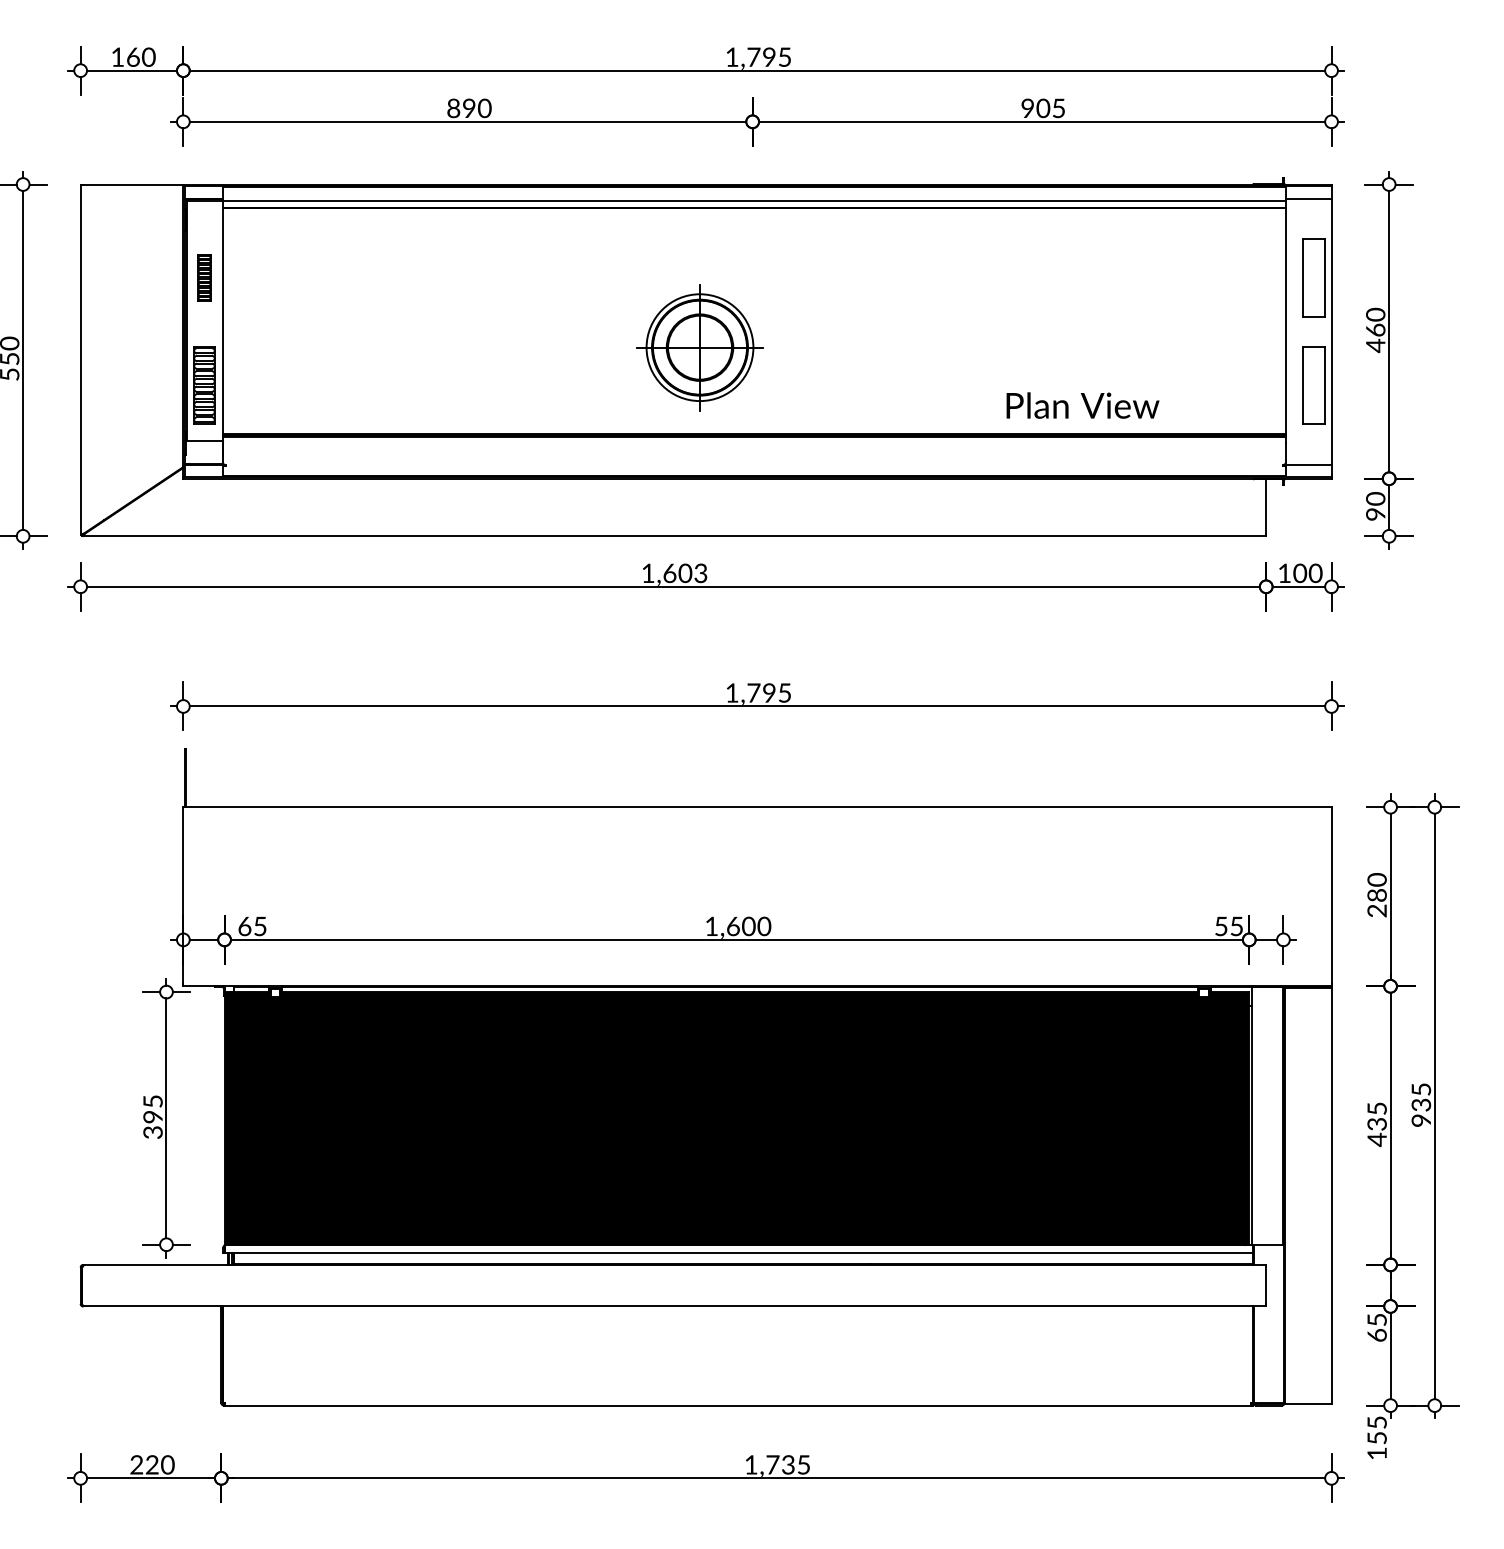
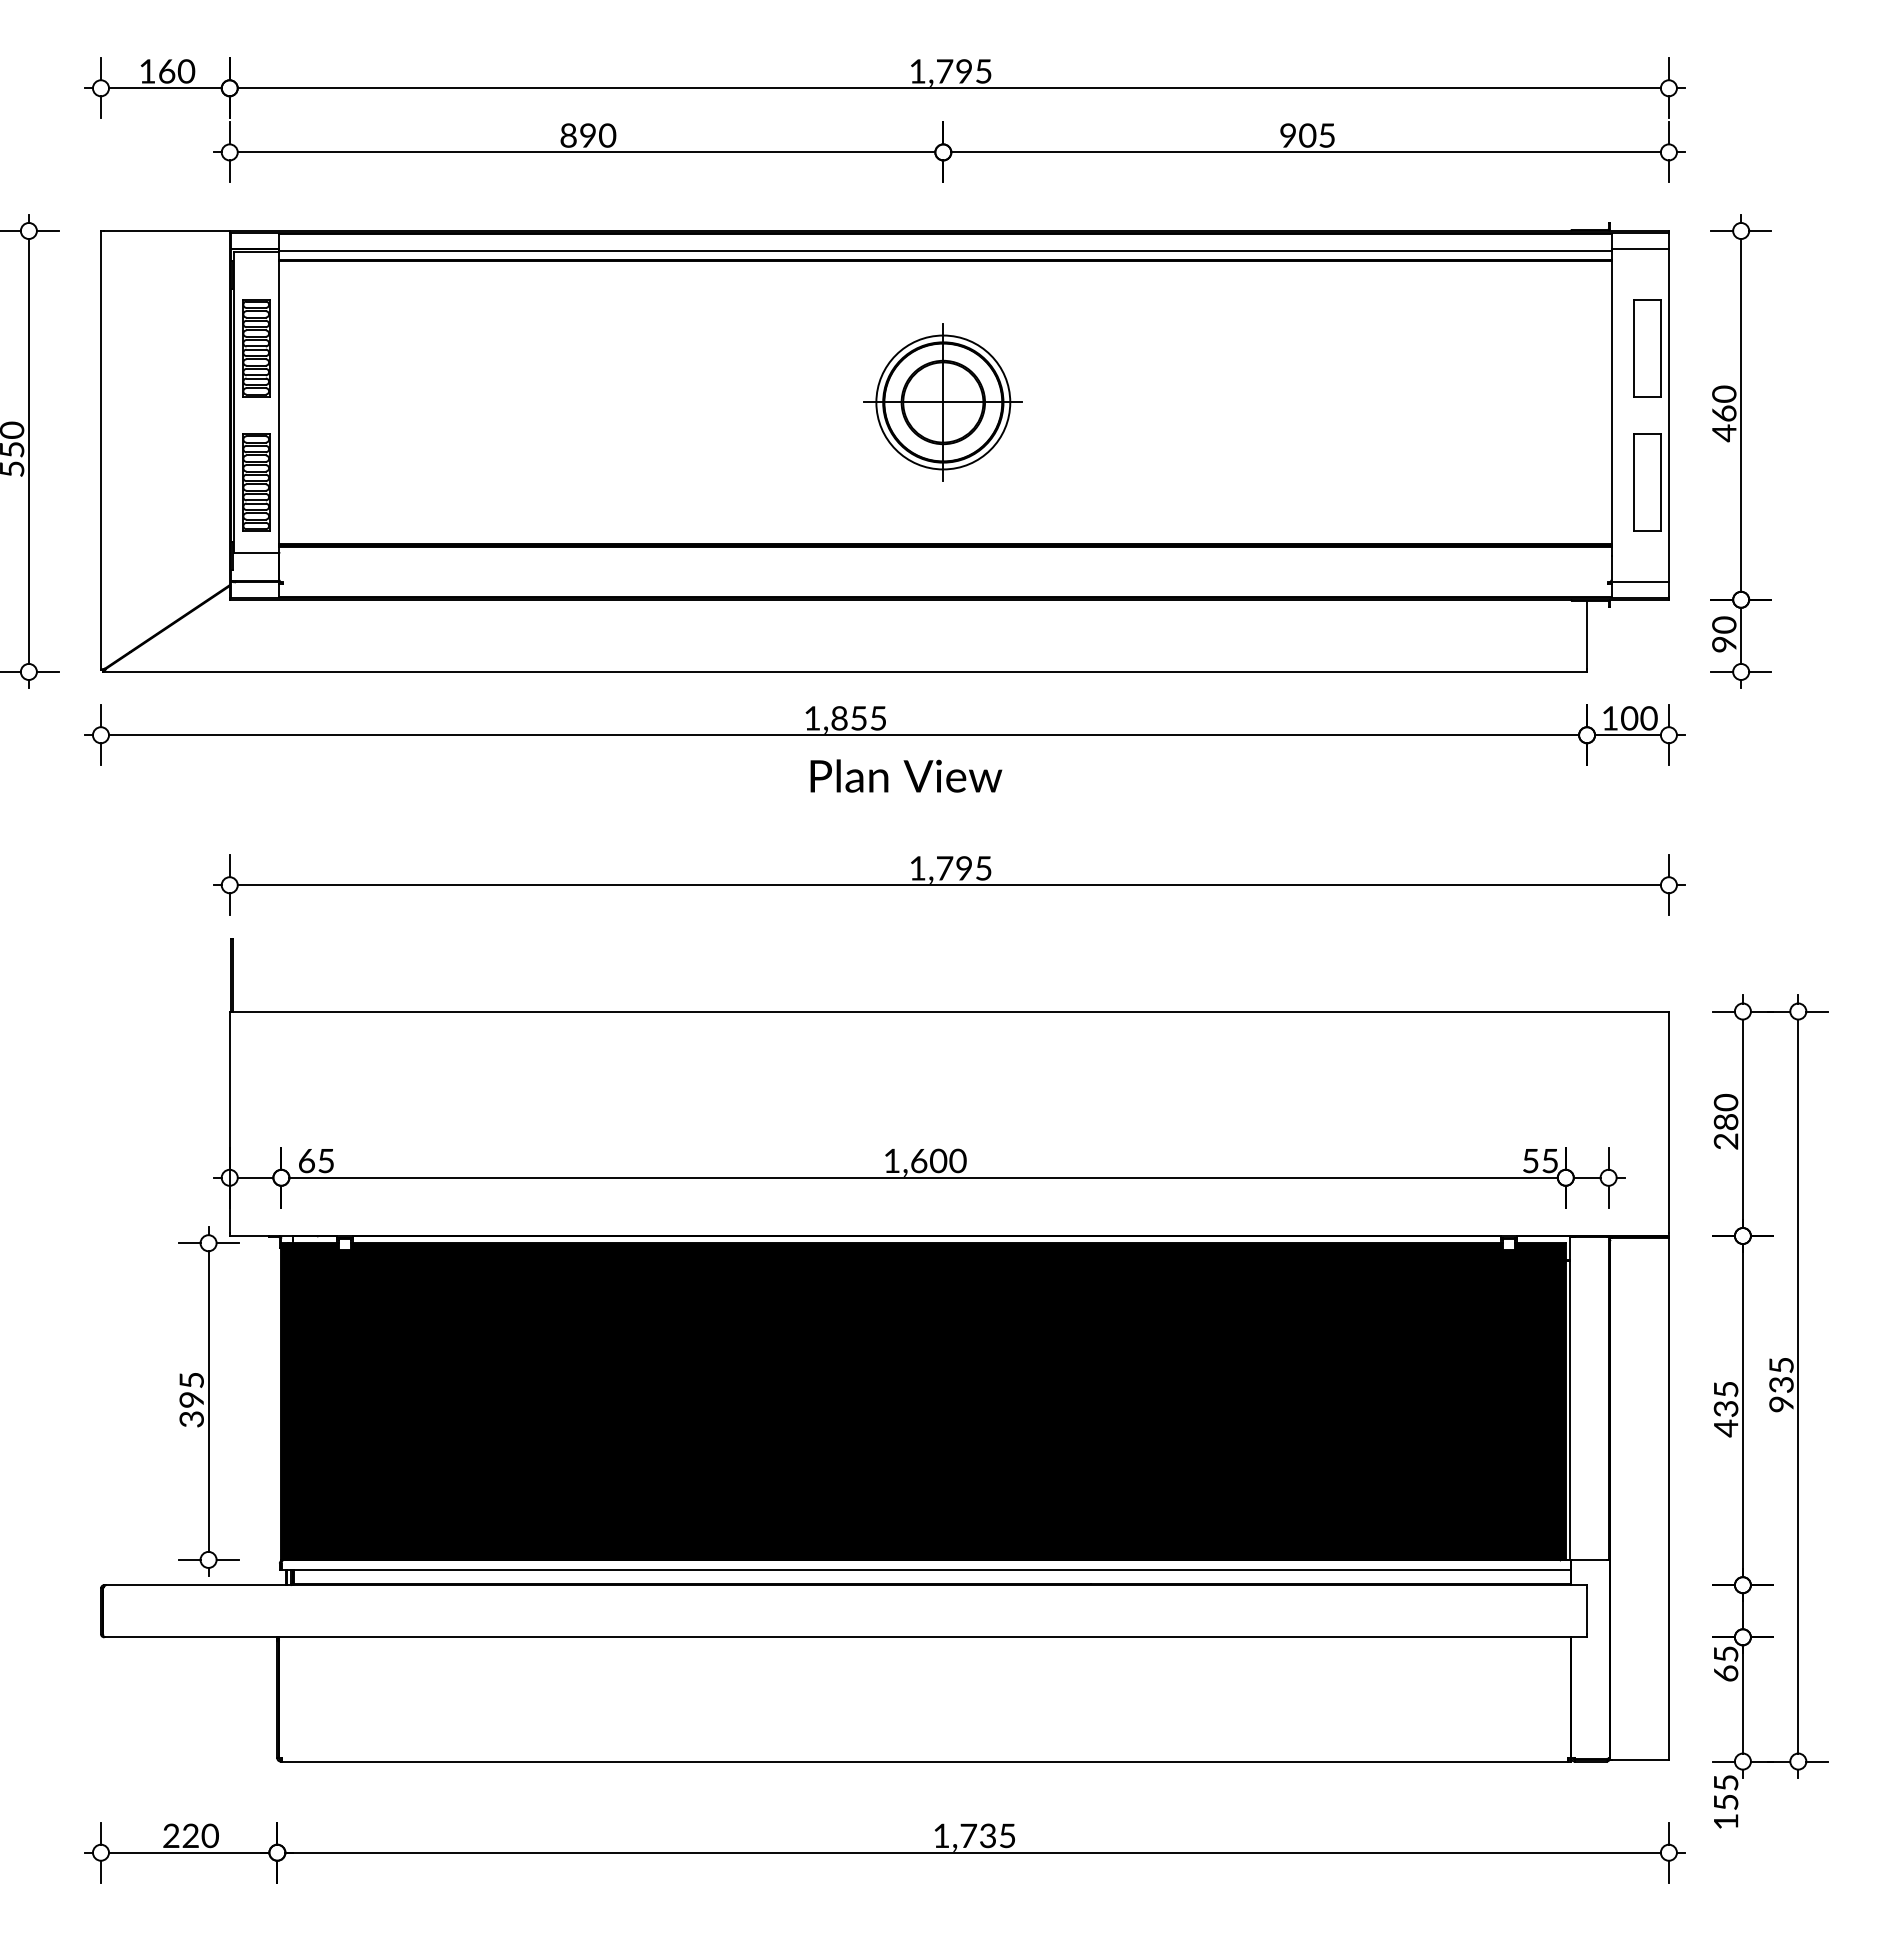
part: (204, 278) -> (256, 348), size x1.67
part: (699, 347) -> (942, 402), moved
text: (1083, 405) -> (906, 775), moved
text: (684, 573) -> (858, 718), 1,603 -> 1,855

